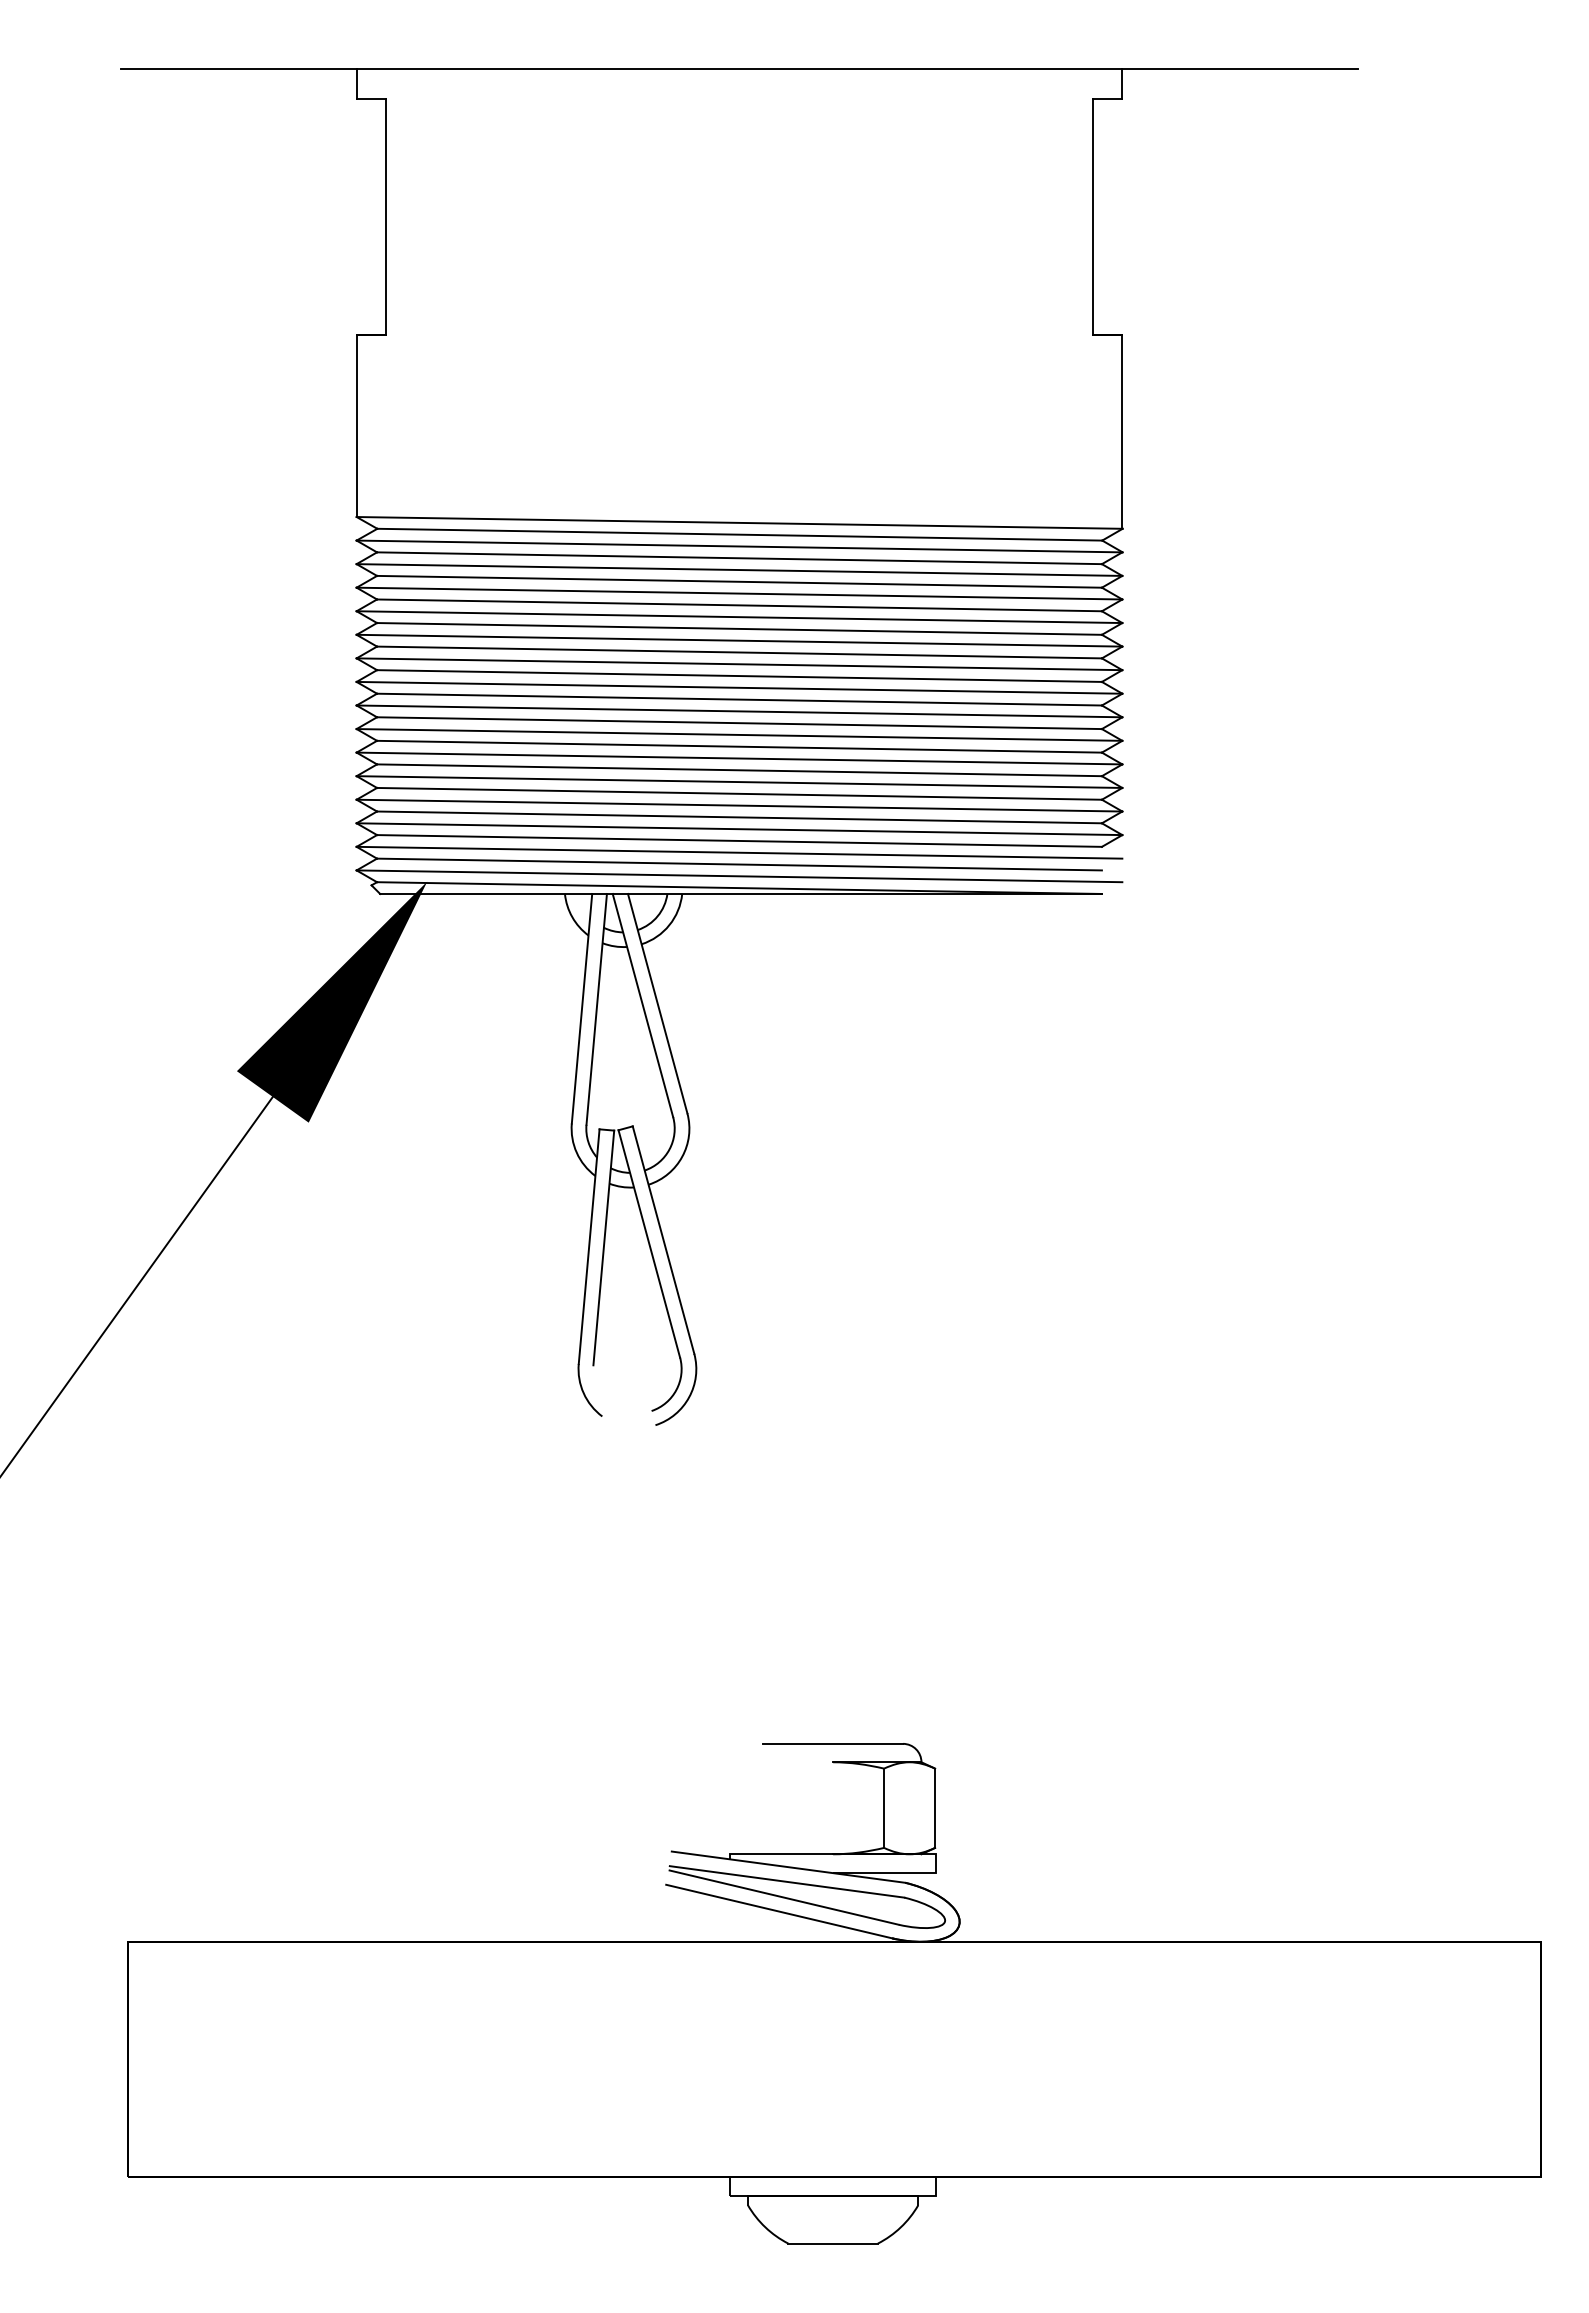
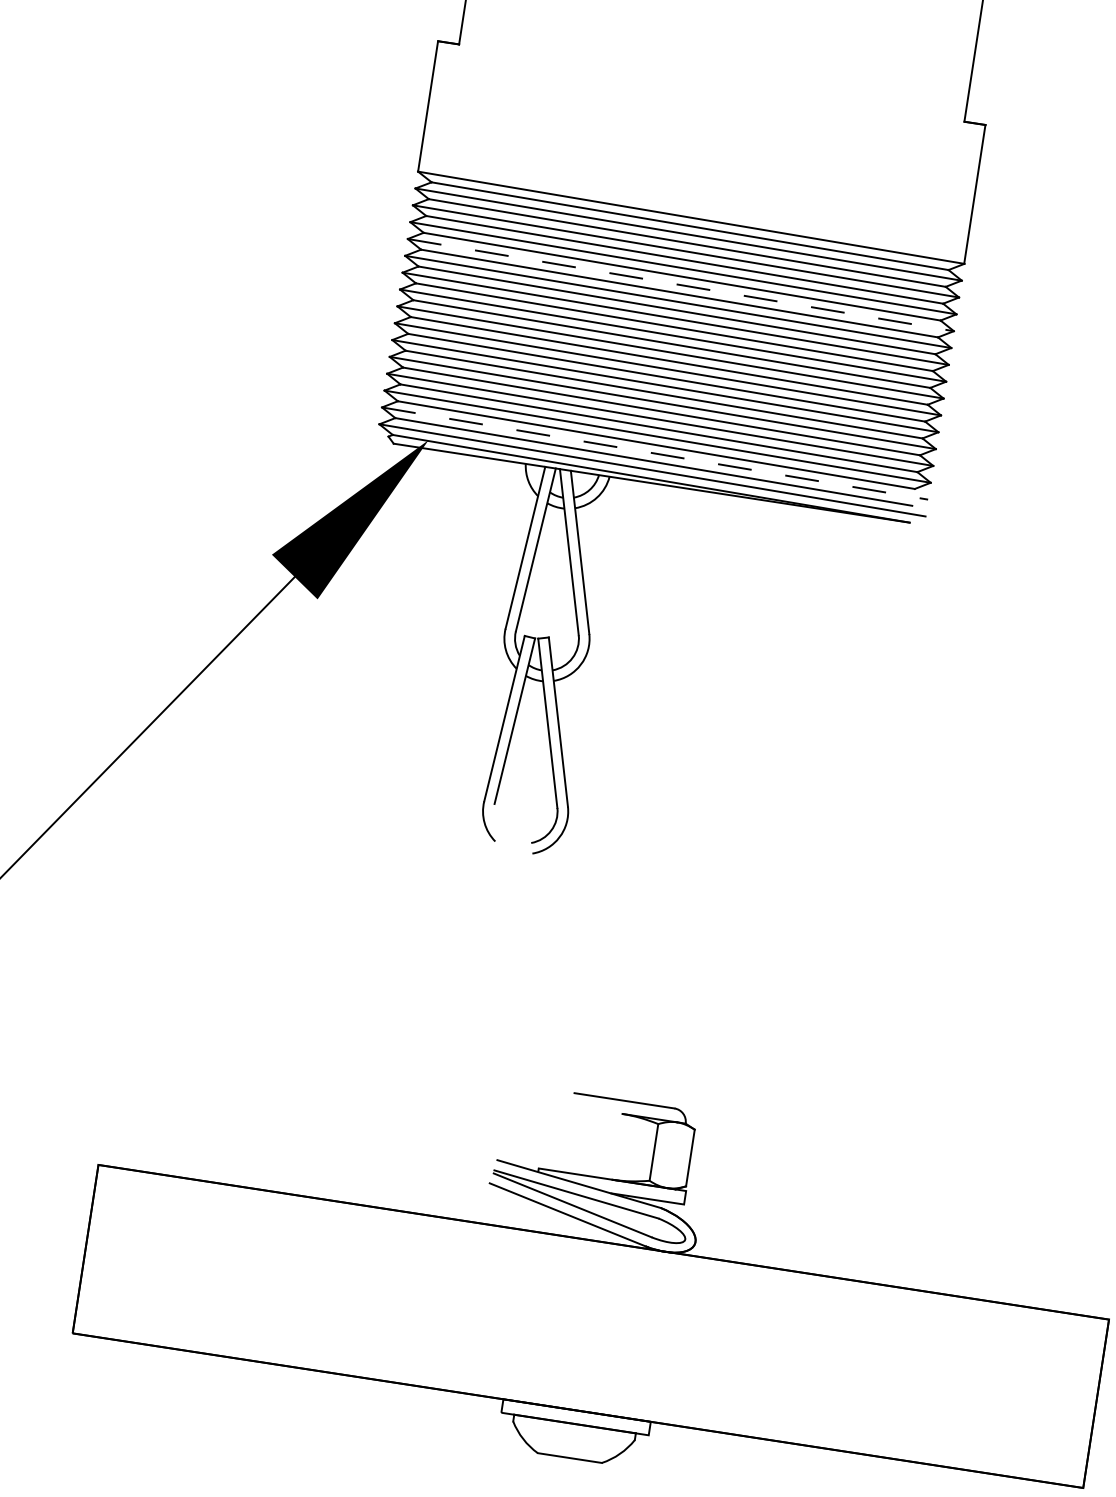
line: (739, 617) -> (680, 285), solid -> dashed
line: (739, 852) -> (655, 453), solid -> dashed

